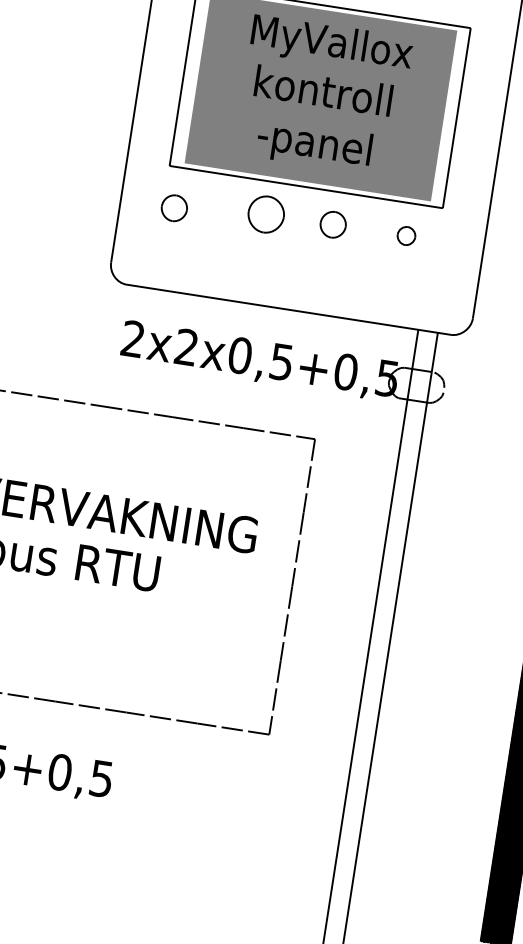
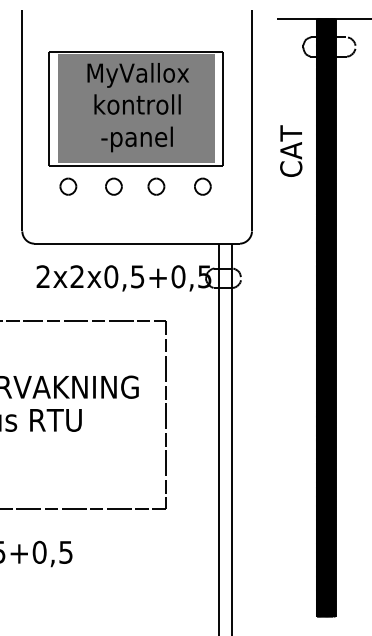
part: (174, 207) -> (68, 186), moved
part: (265, 213) -> (113, 186), size x0.71
part: (405, 235) -> (202, 186), size x1.43

